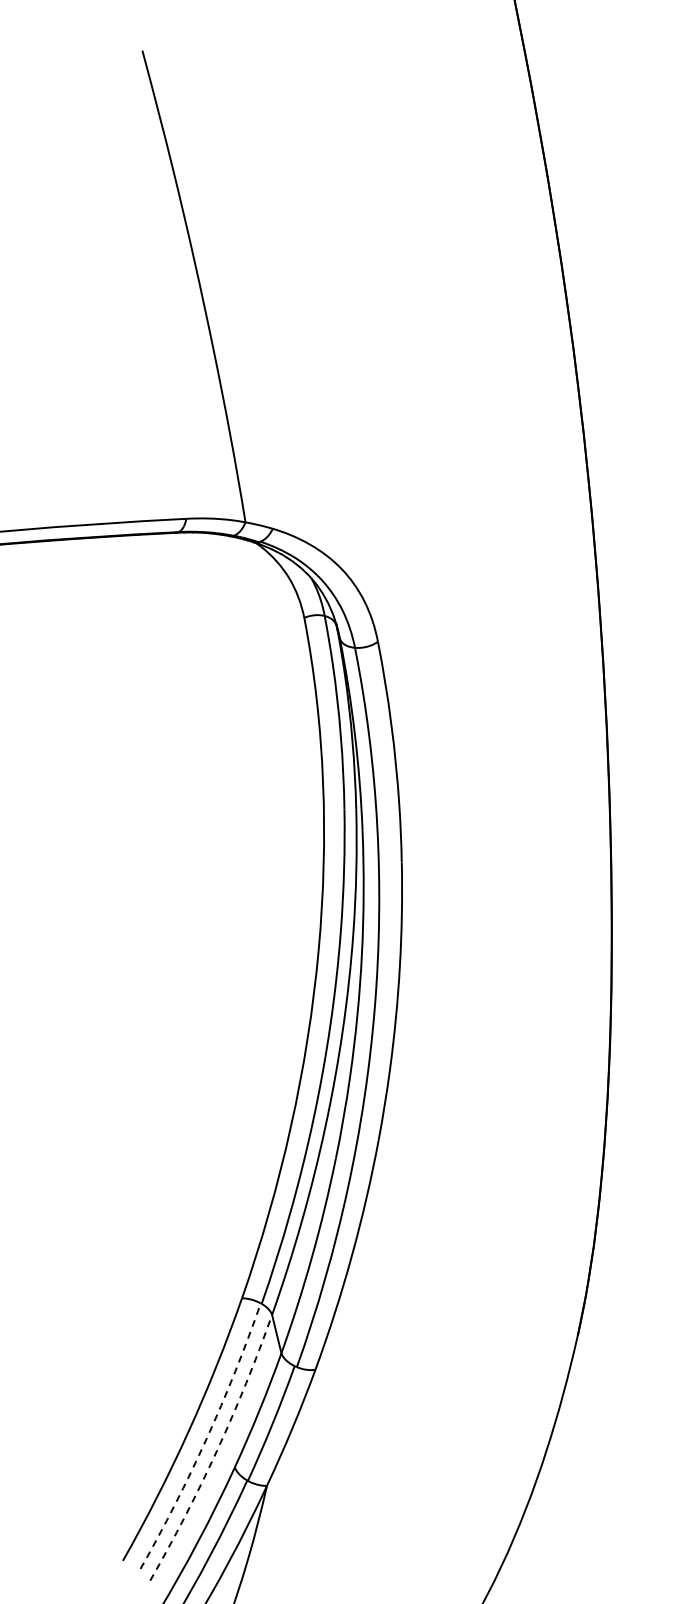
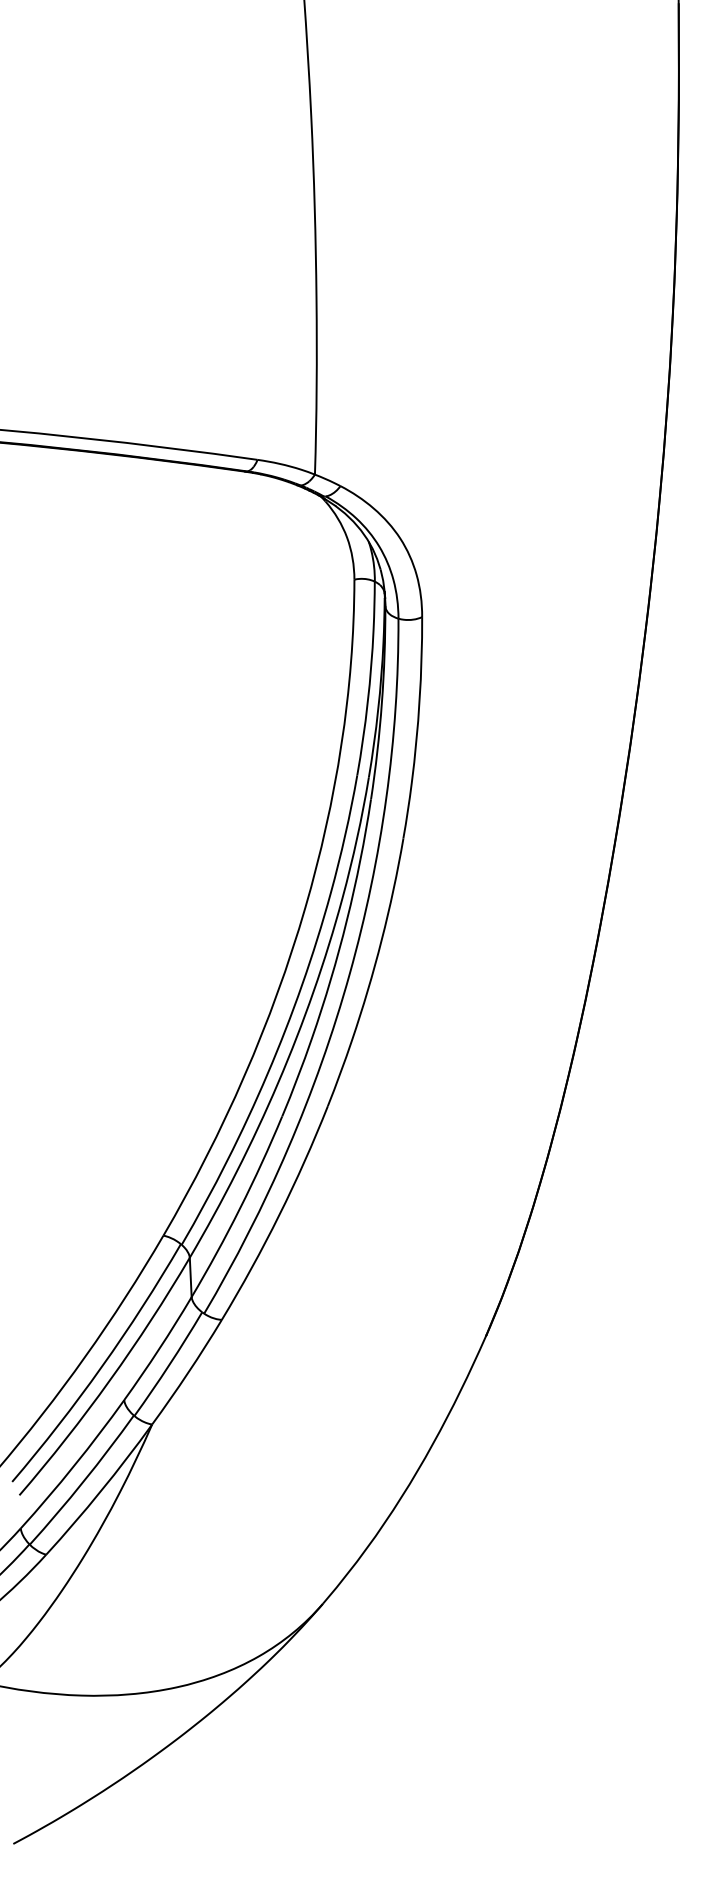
arc: (206, 1438) -> (101, 1366), dashed -> solid
arc: (216, 1450) -> (109, 1380), dashed -> solid

